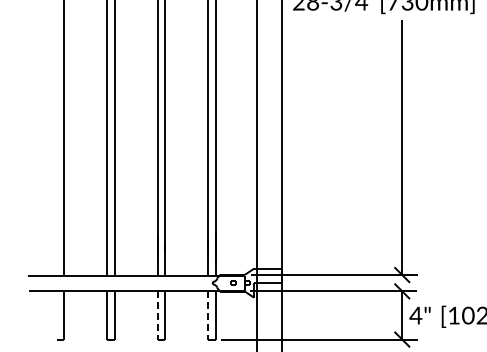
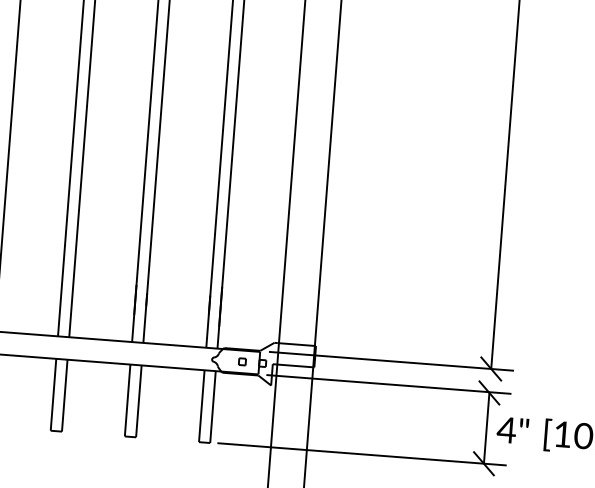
line: (157, 315) -> (127, 400), dashed -> solid
line: (208, 315) -> (202, 406), dashed -> solid

